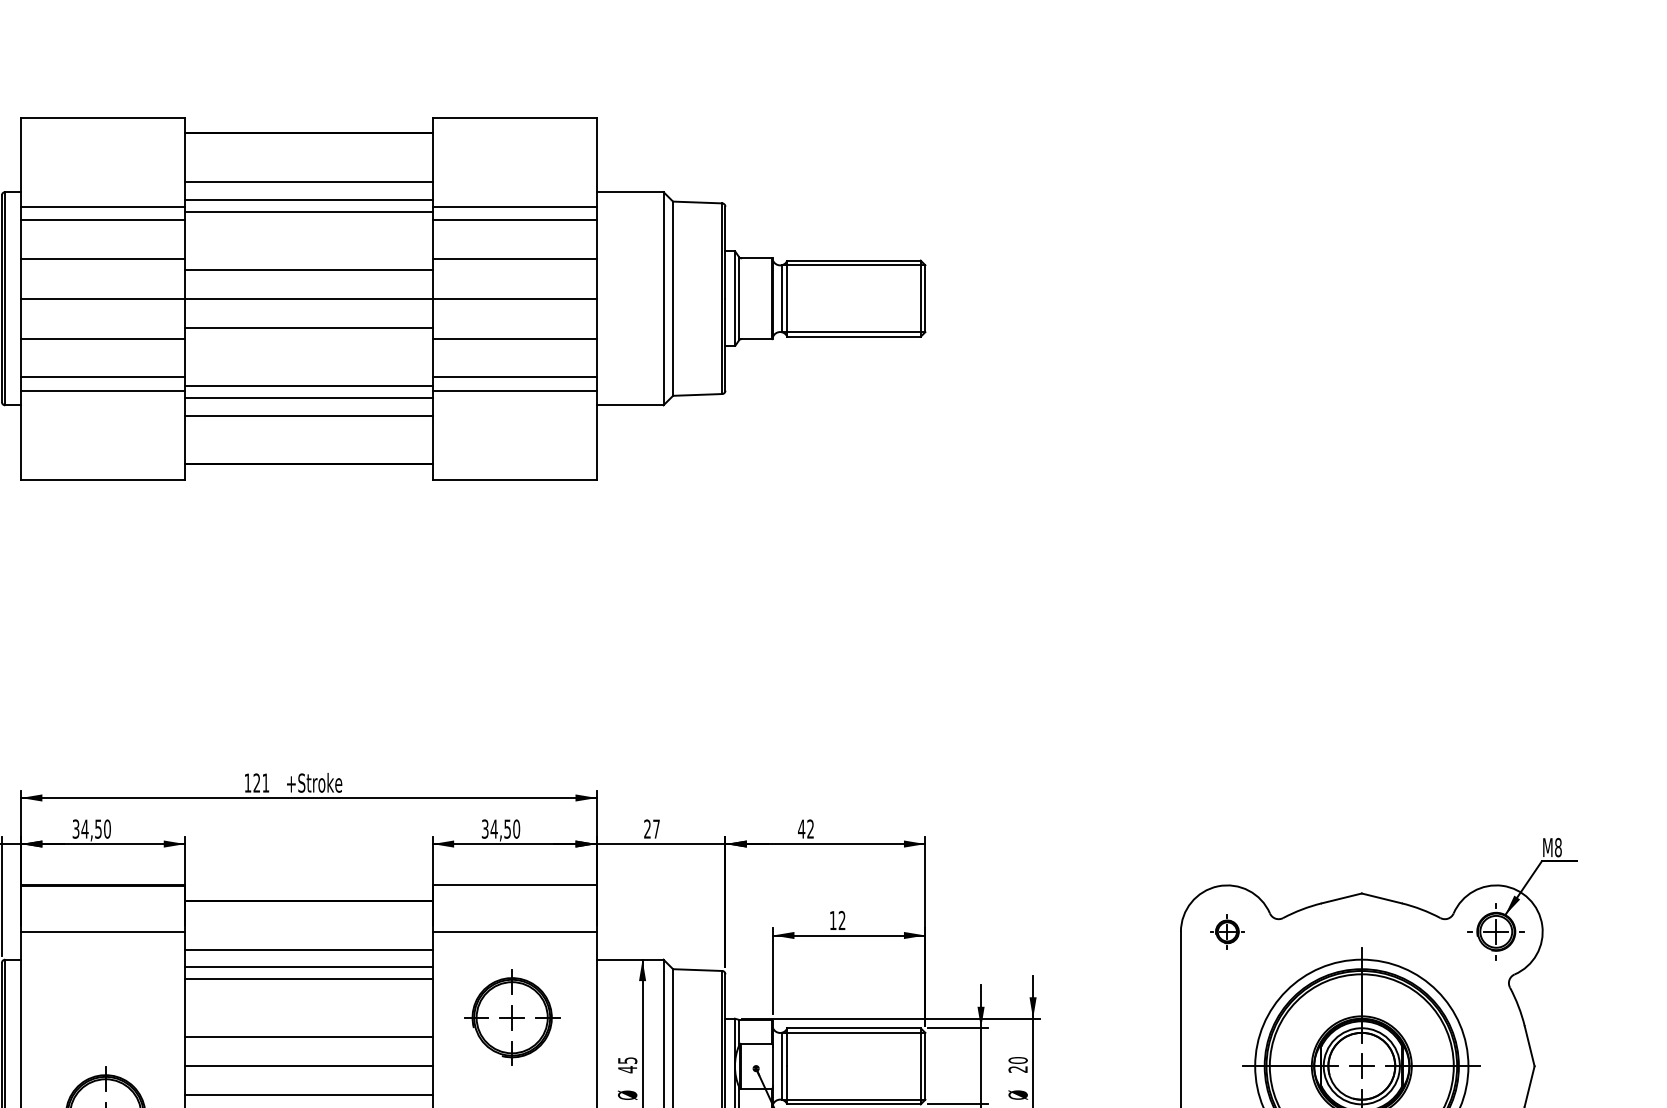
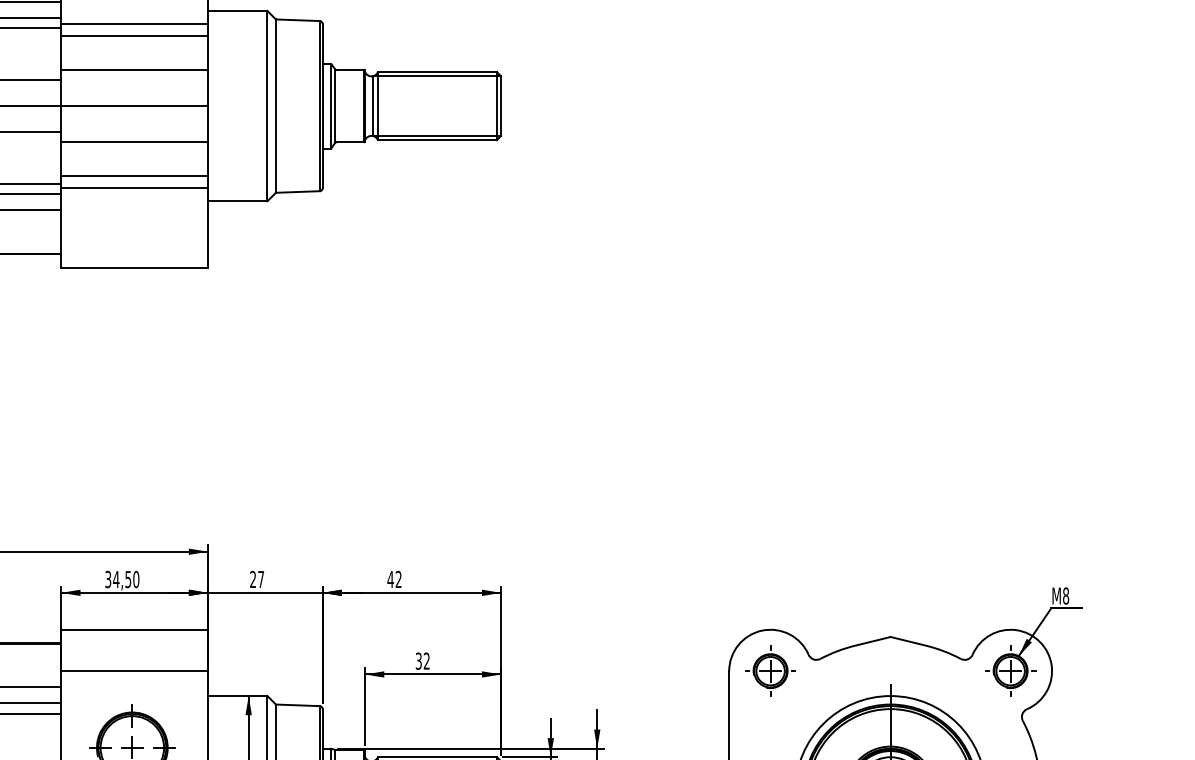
text: (832, 920) -> (418, 661), 12 -> 32
part: (1227, 931) -> (770, 670), size x1.67

